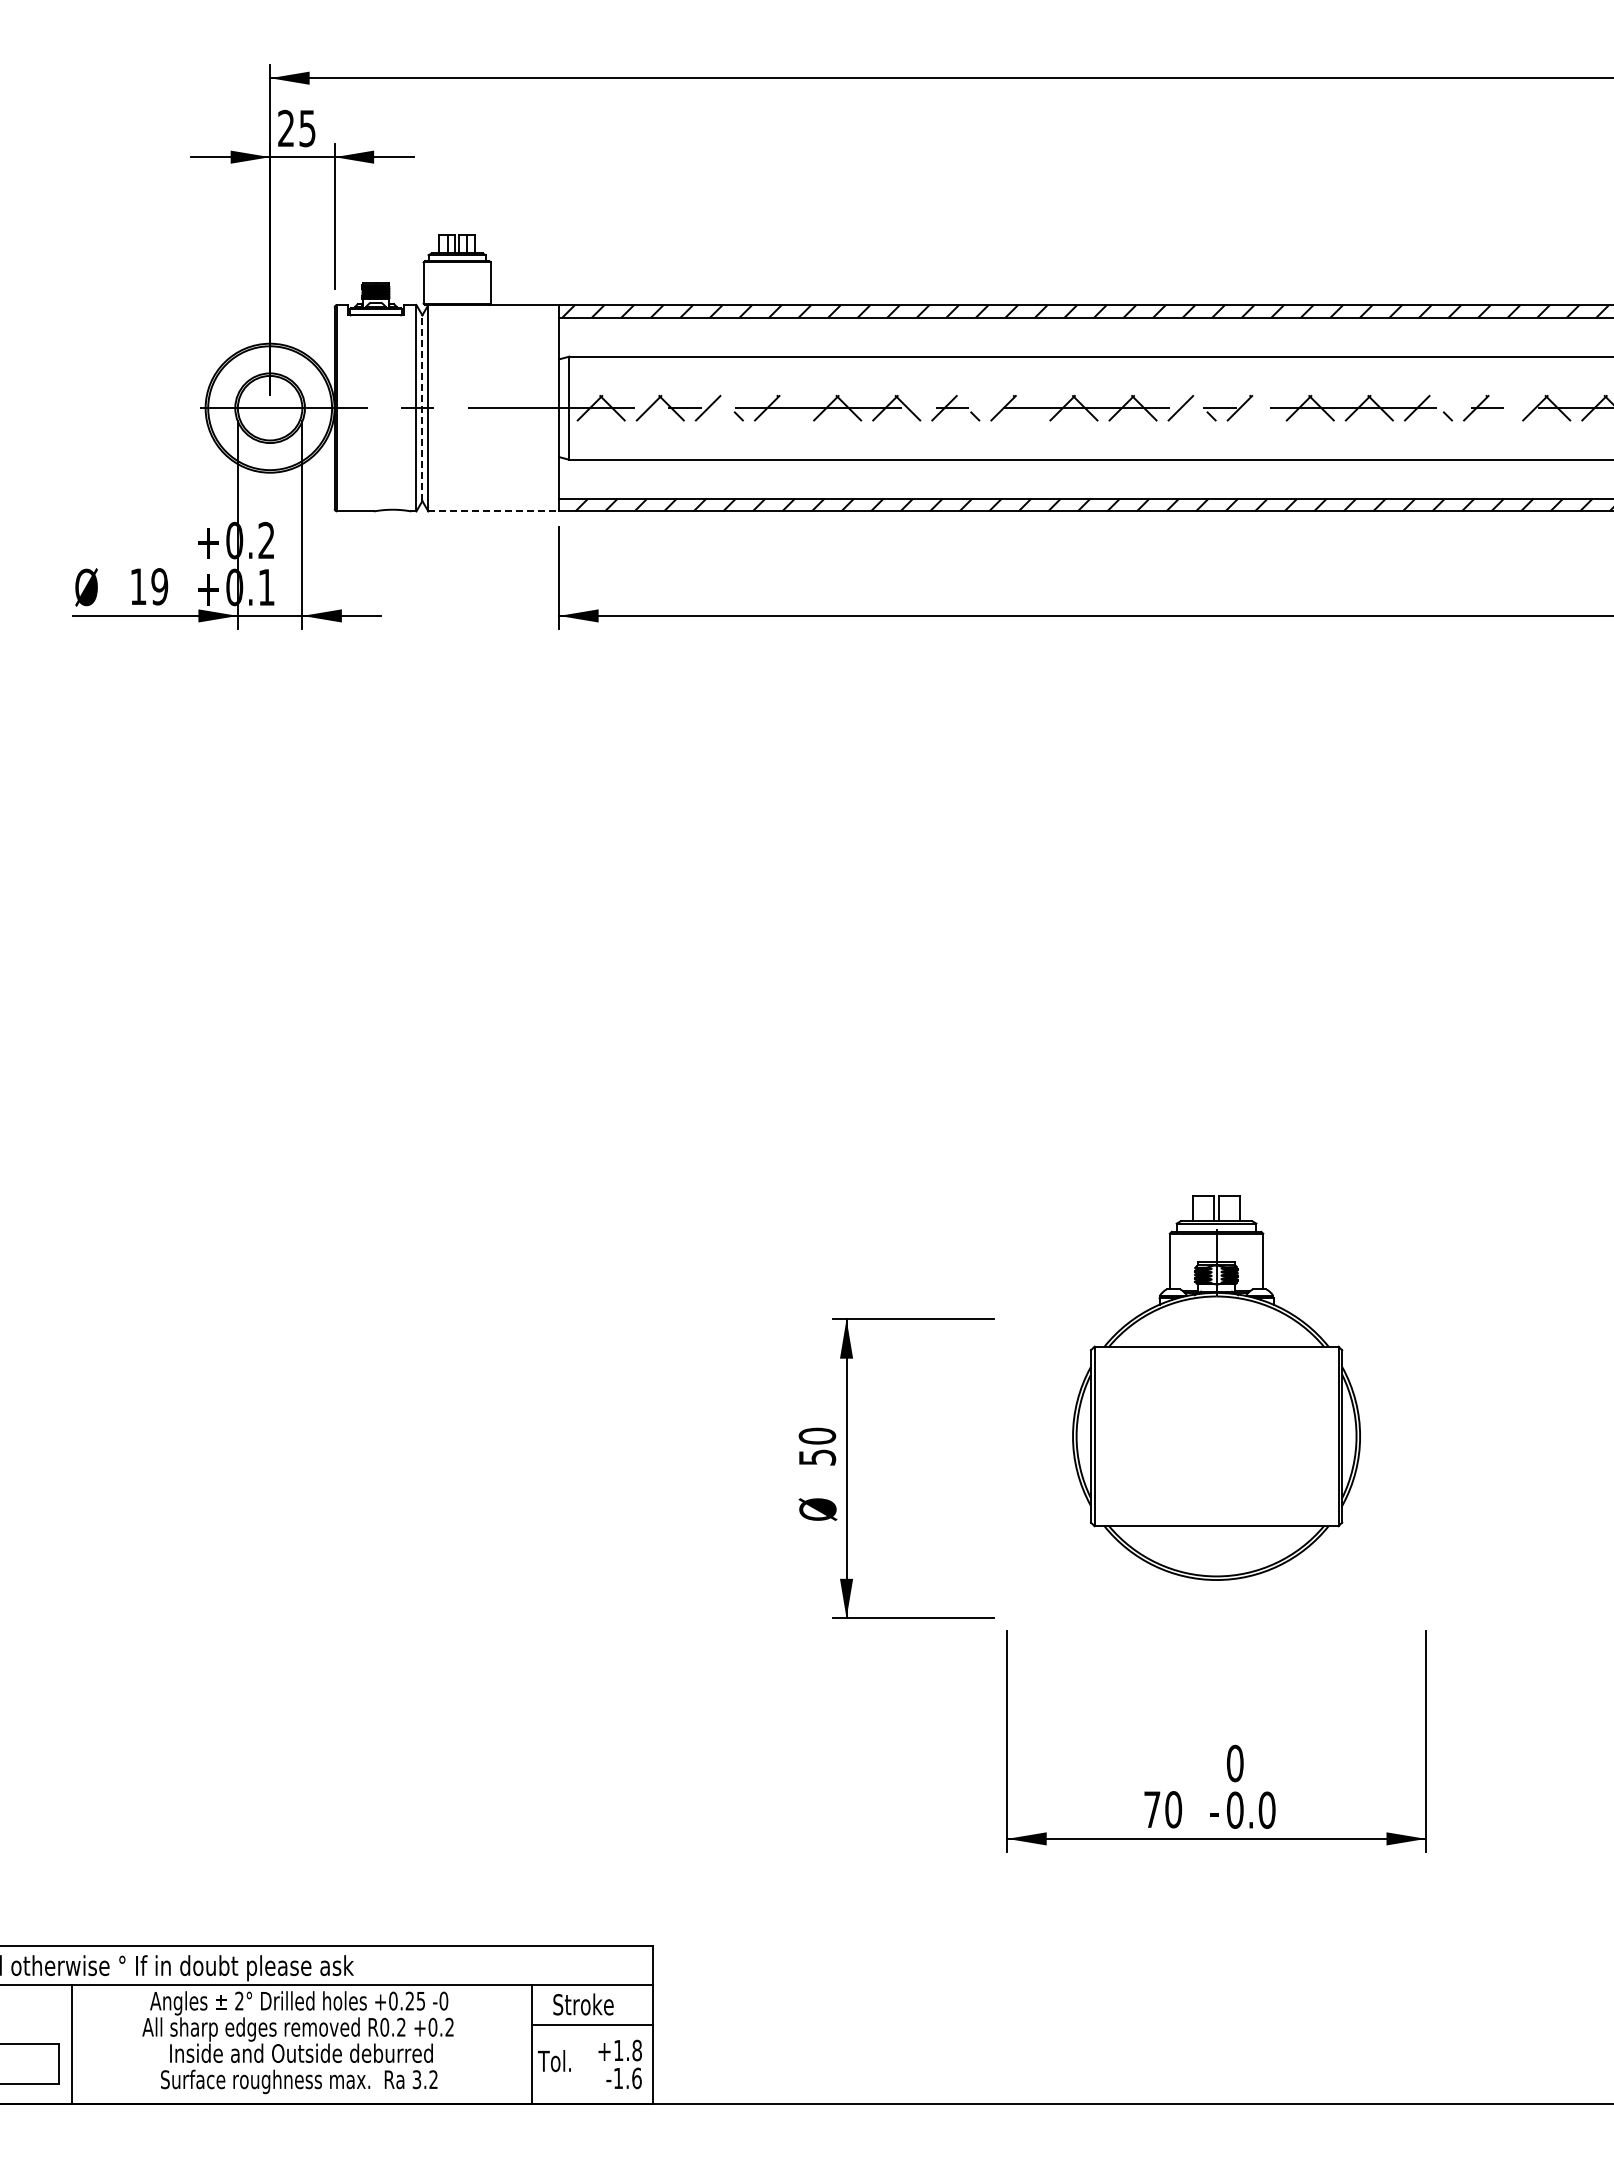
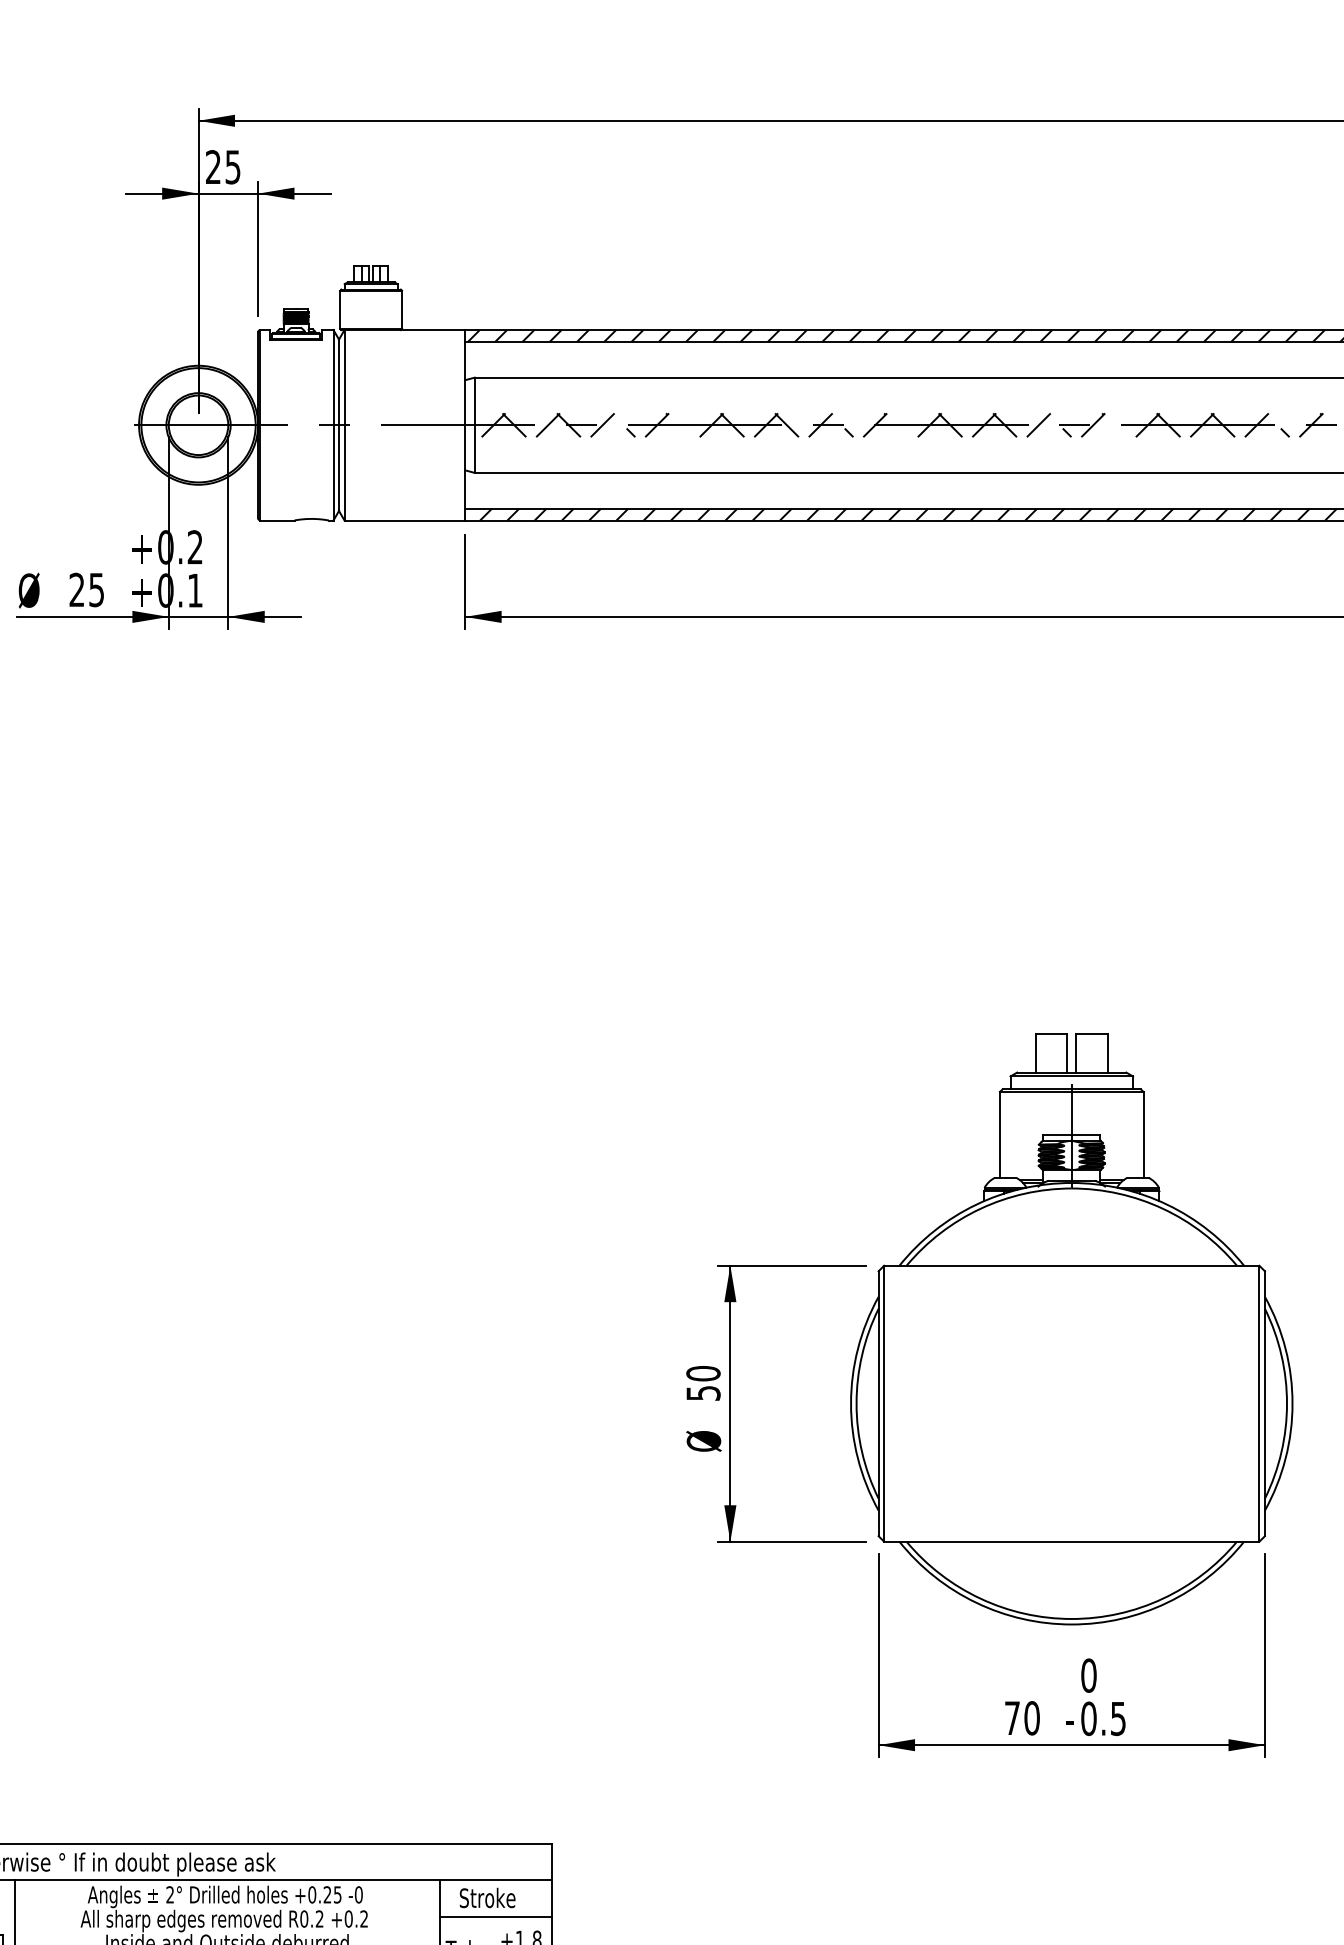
line: (422, 408) -> (339, 425), dashed -> solid
line: (494, 511) -> (405, 520), dashed -> solid
text: (149, 586) -> (87, 589), 19 -> 25
part: (1216, 1387) -> (1071, 1328), size x1.67
text: (1266, 1809) -> (1117, 1718), 0.0 -> 0.5

